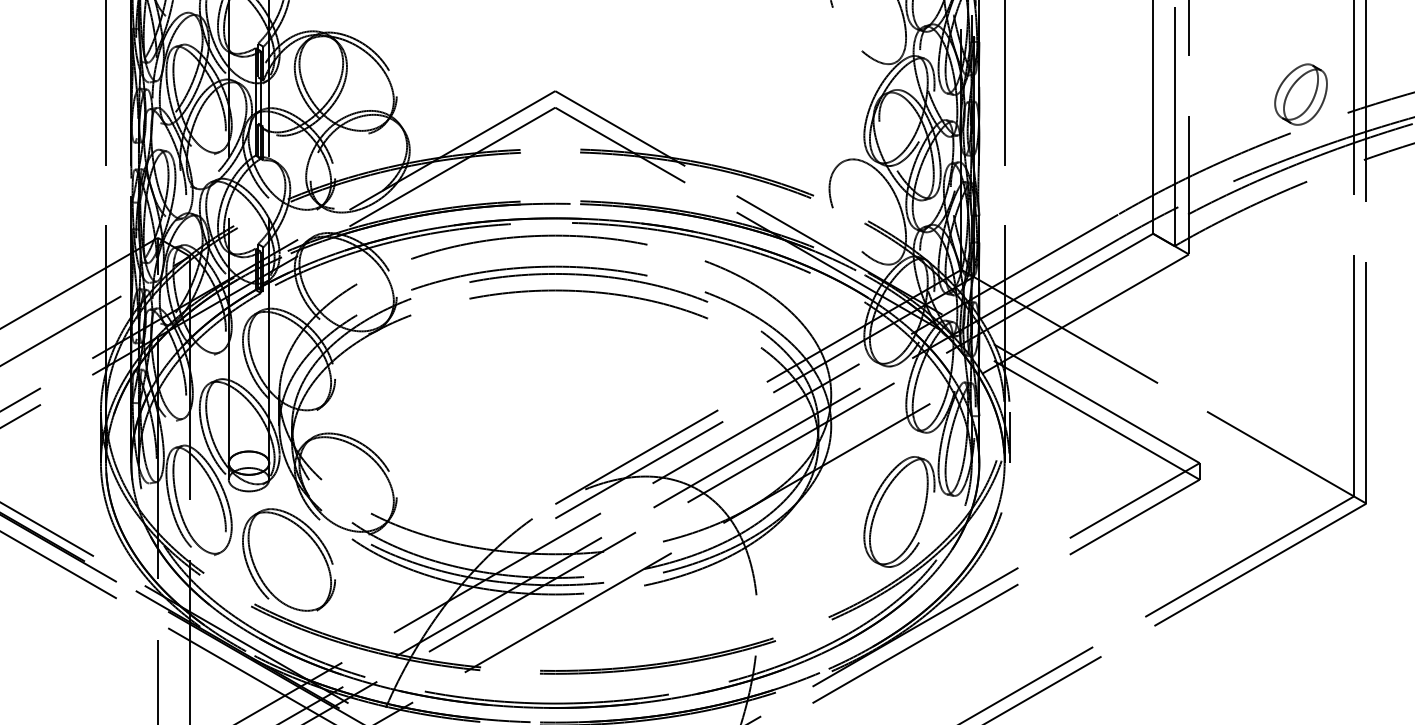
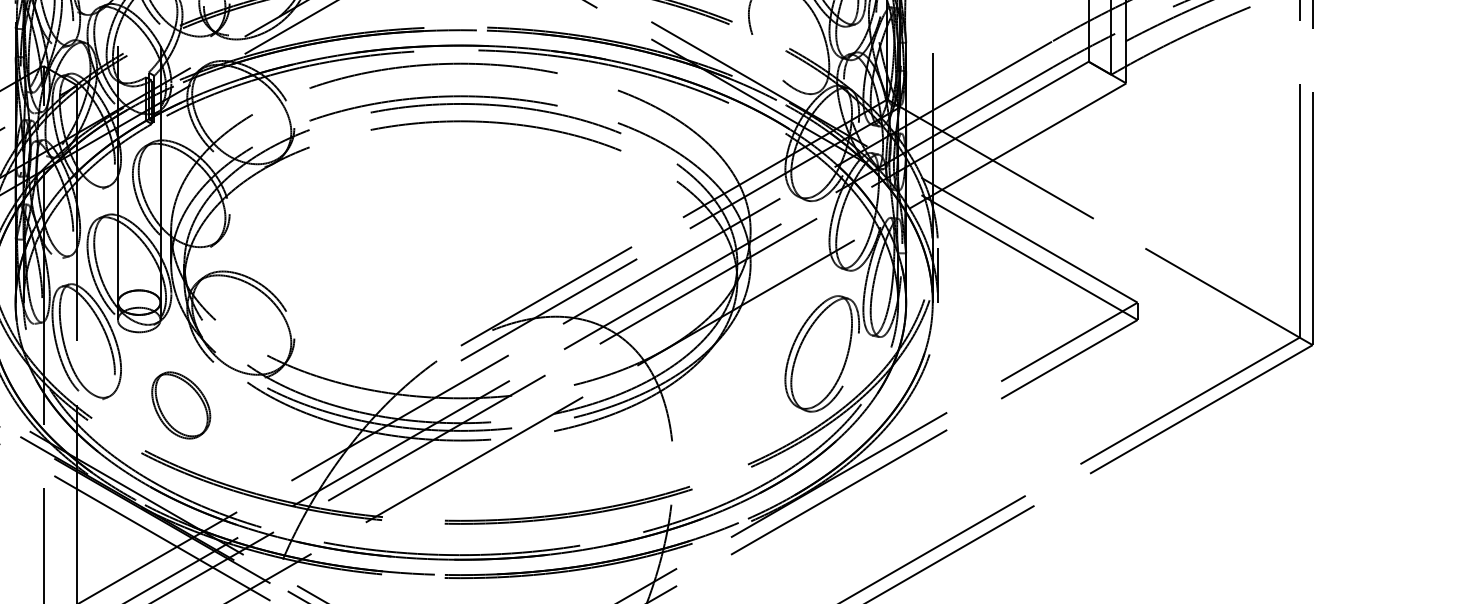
part: (288, 559) -> (180, 403), size x0.6

